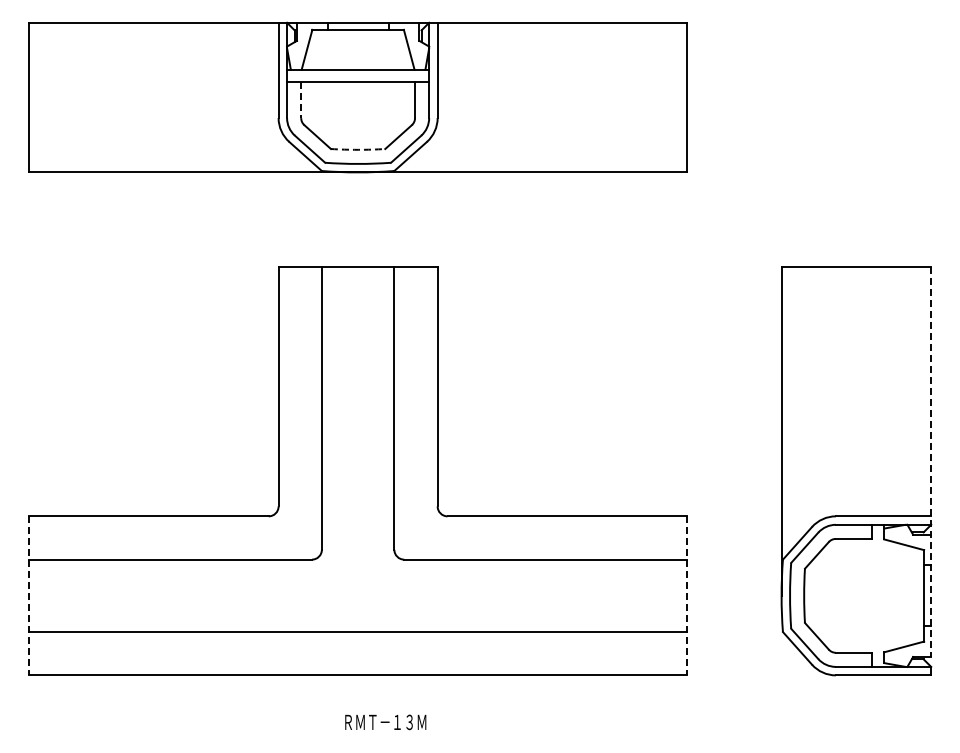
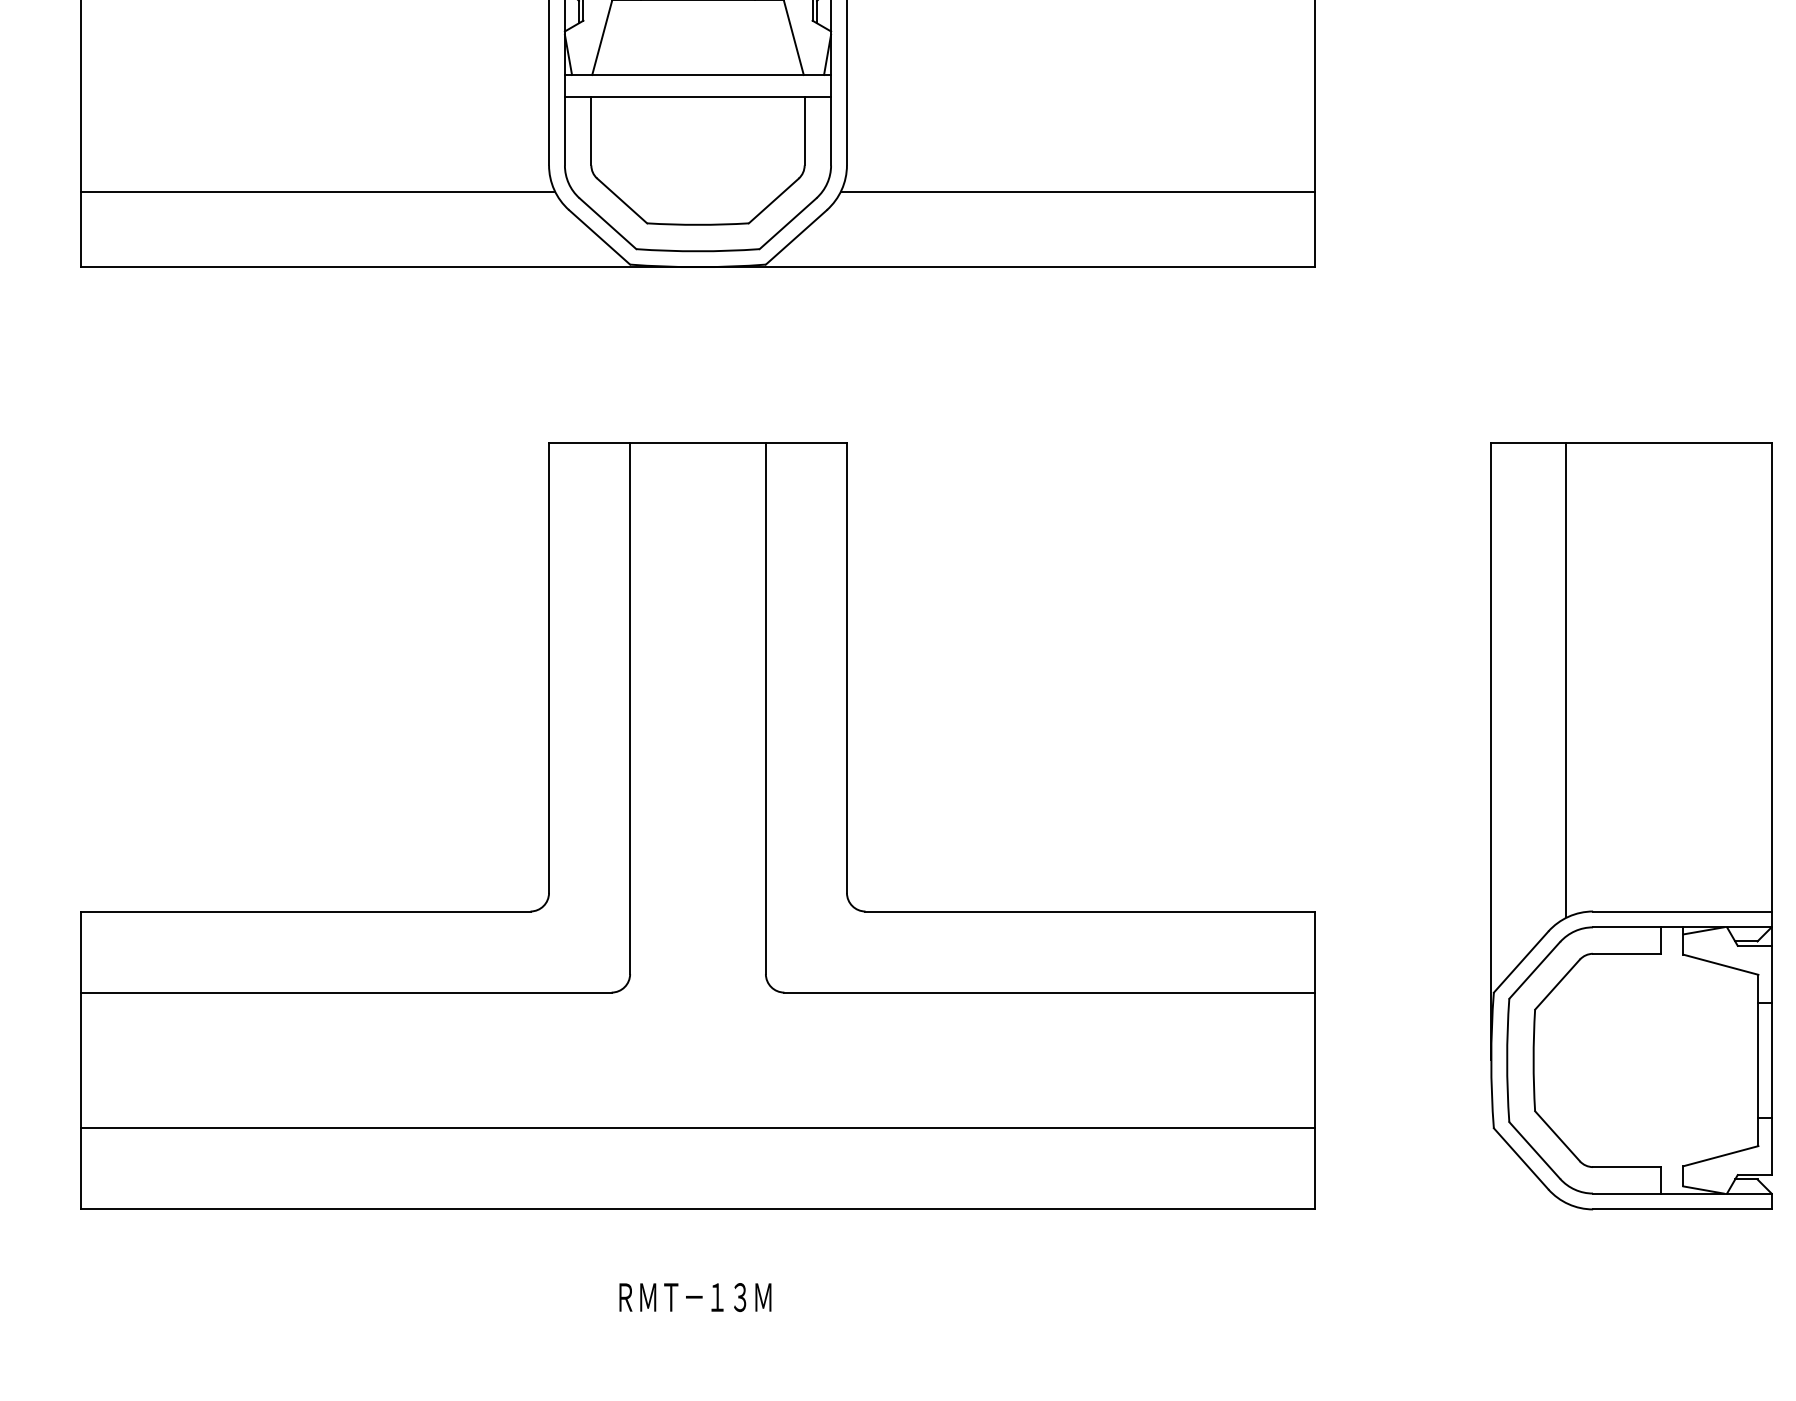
line: (301, 100) -> (591, 132), dashed -> solid
line: (154, 132) -> (316, 192), added
line: (560, 132) -> (1077, 192), added
arc: (358, 149) -> (698, 224), dashed -> solid
line: (821, 392) -> (1566, 679), added
line: (931, 462) -> (1772, 810), dashed -> solid
line: (28, 595) -> (80, 1059), dashed -> solid
line: (687, 595) -> (1315, 1059), dashed -> solid
text: (385, 722) -> (694, 1297), moved

